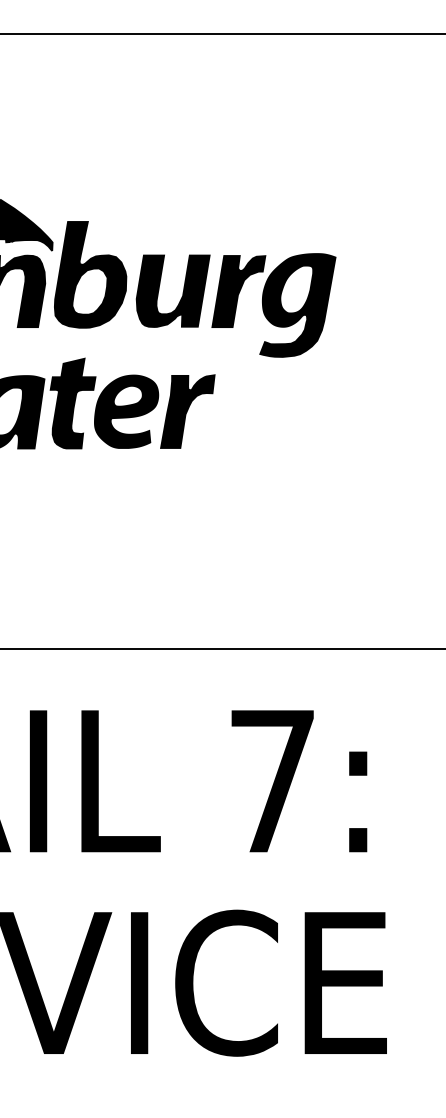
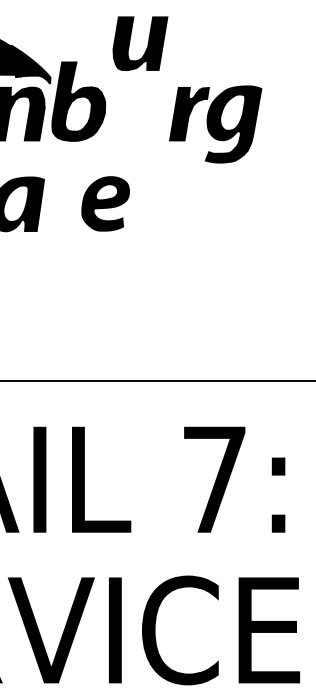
part: (182, 292) -> (147, 44), moved
fill: (72, 403) -> (65, 197), removed
part: (187, 411) -> (151, 203), removed

